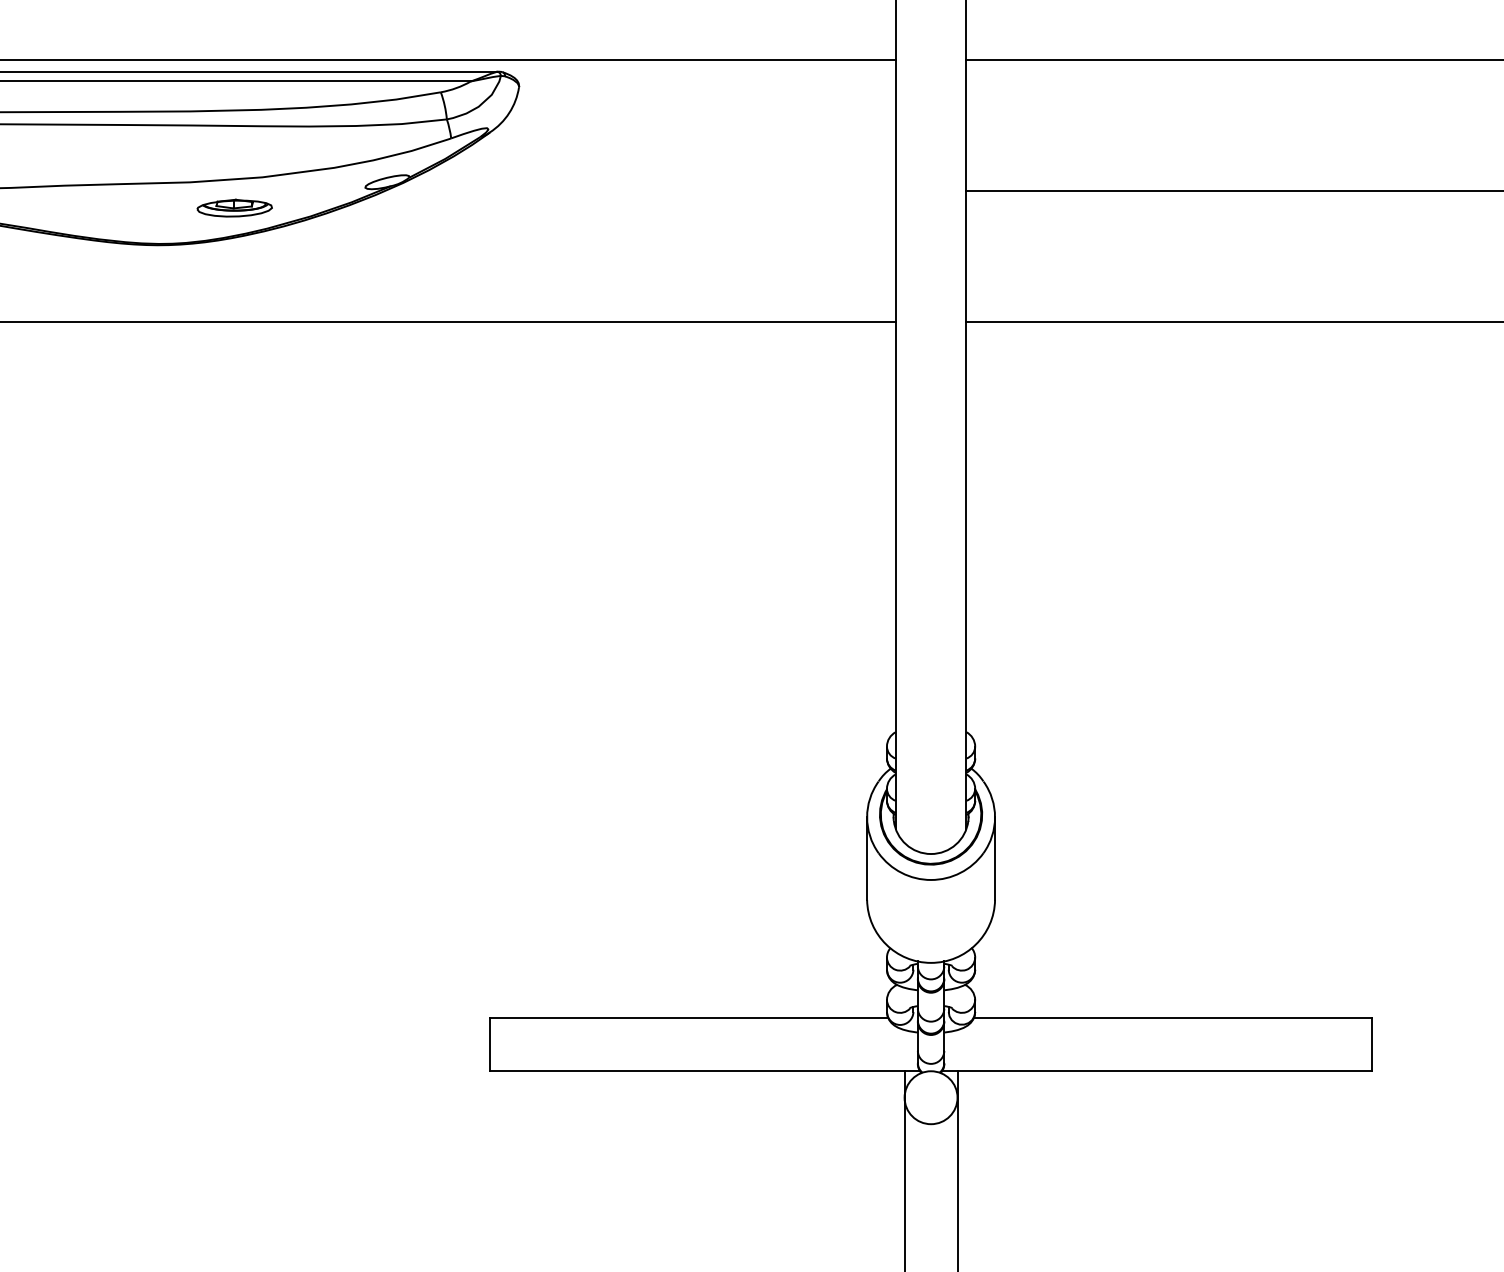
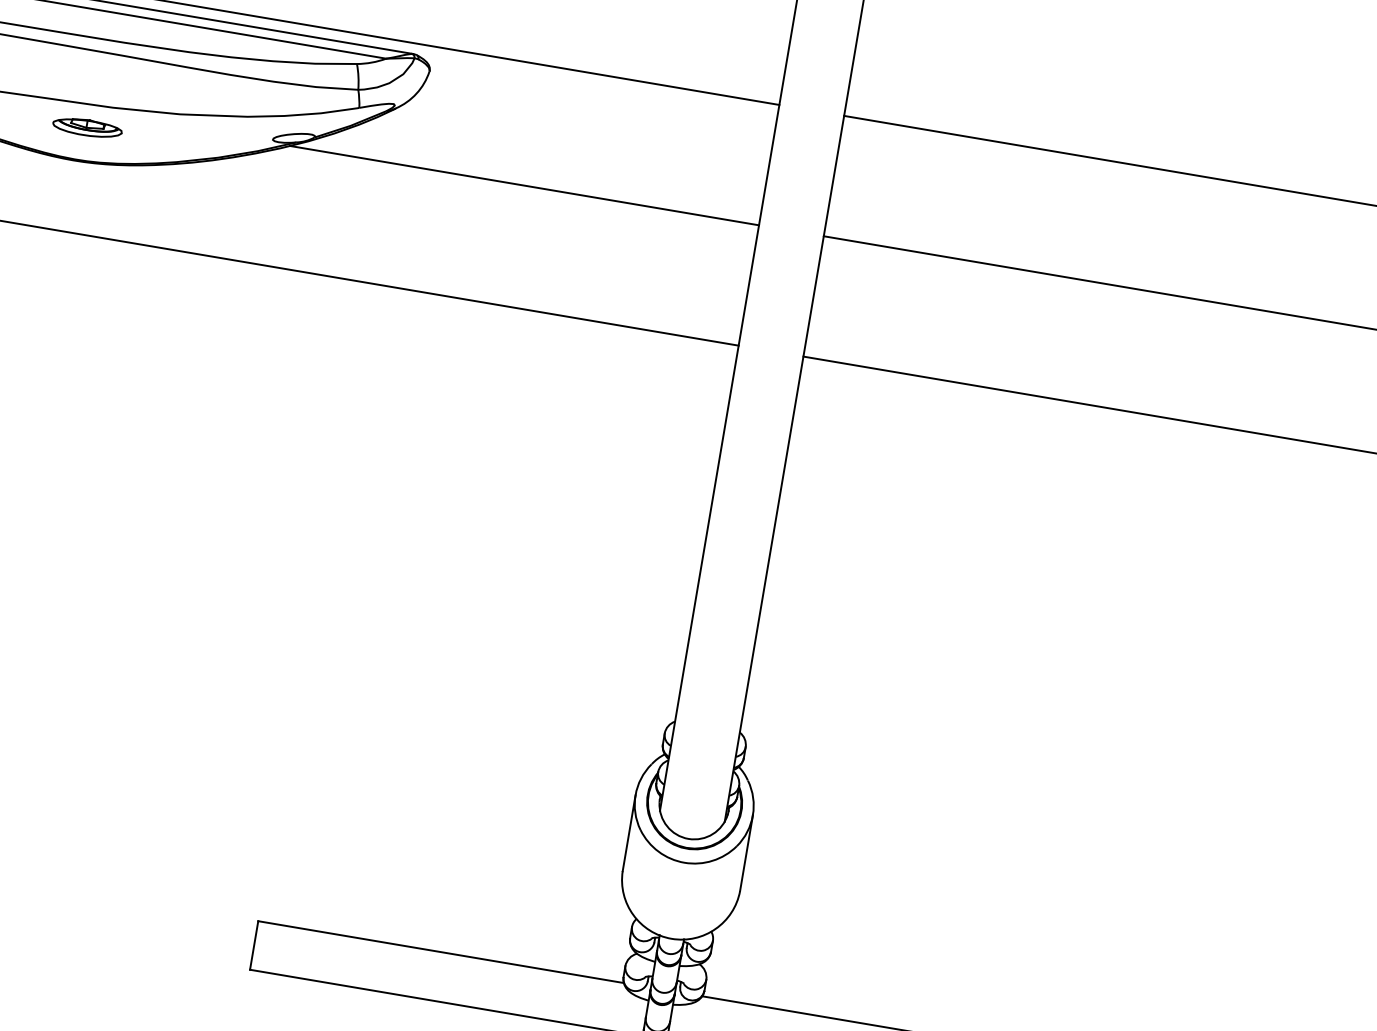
line: (639, 191) -> (523, 185), added
part: (234, 207) -> (87, 127), moved

